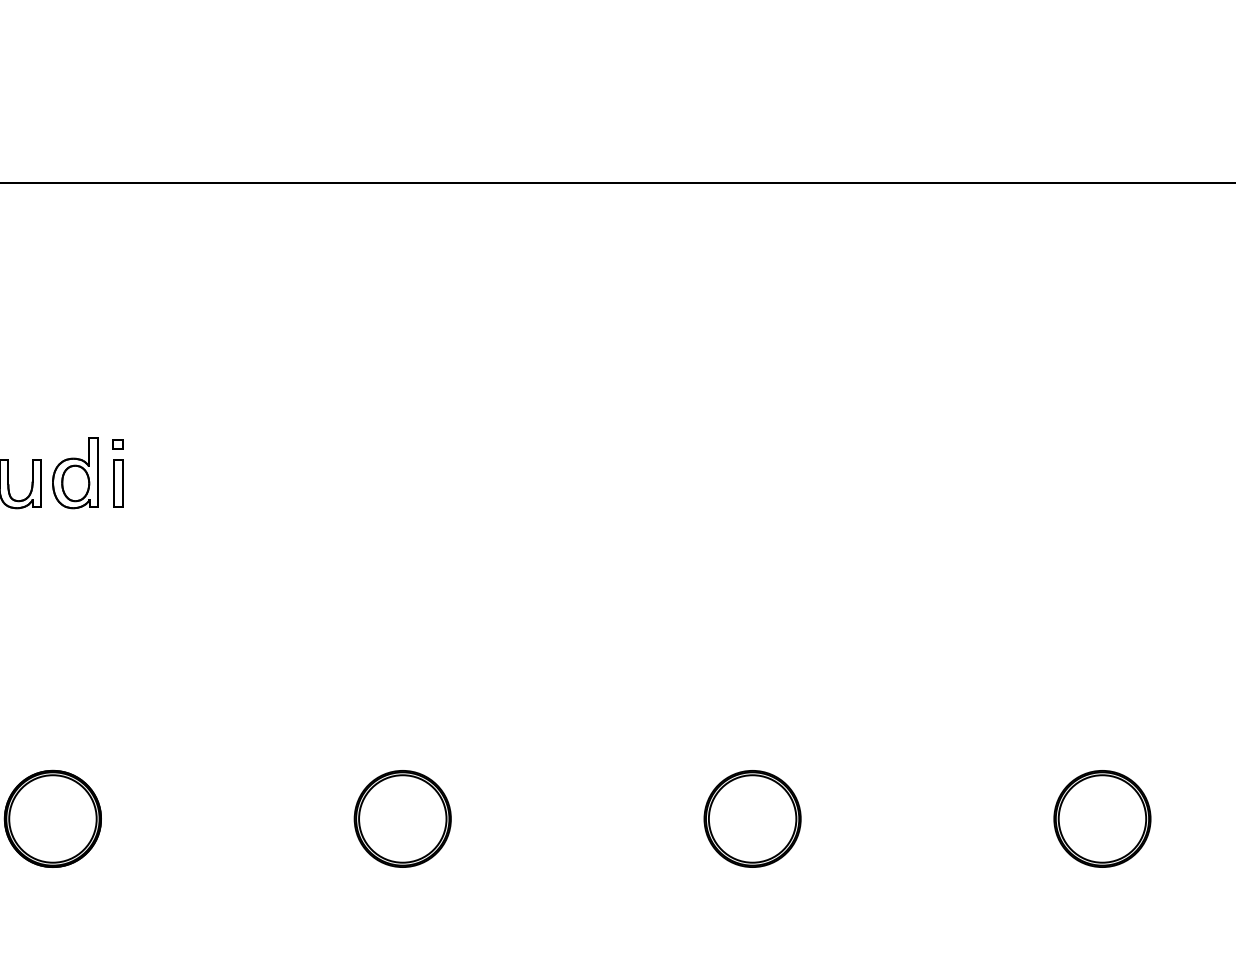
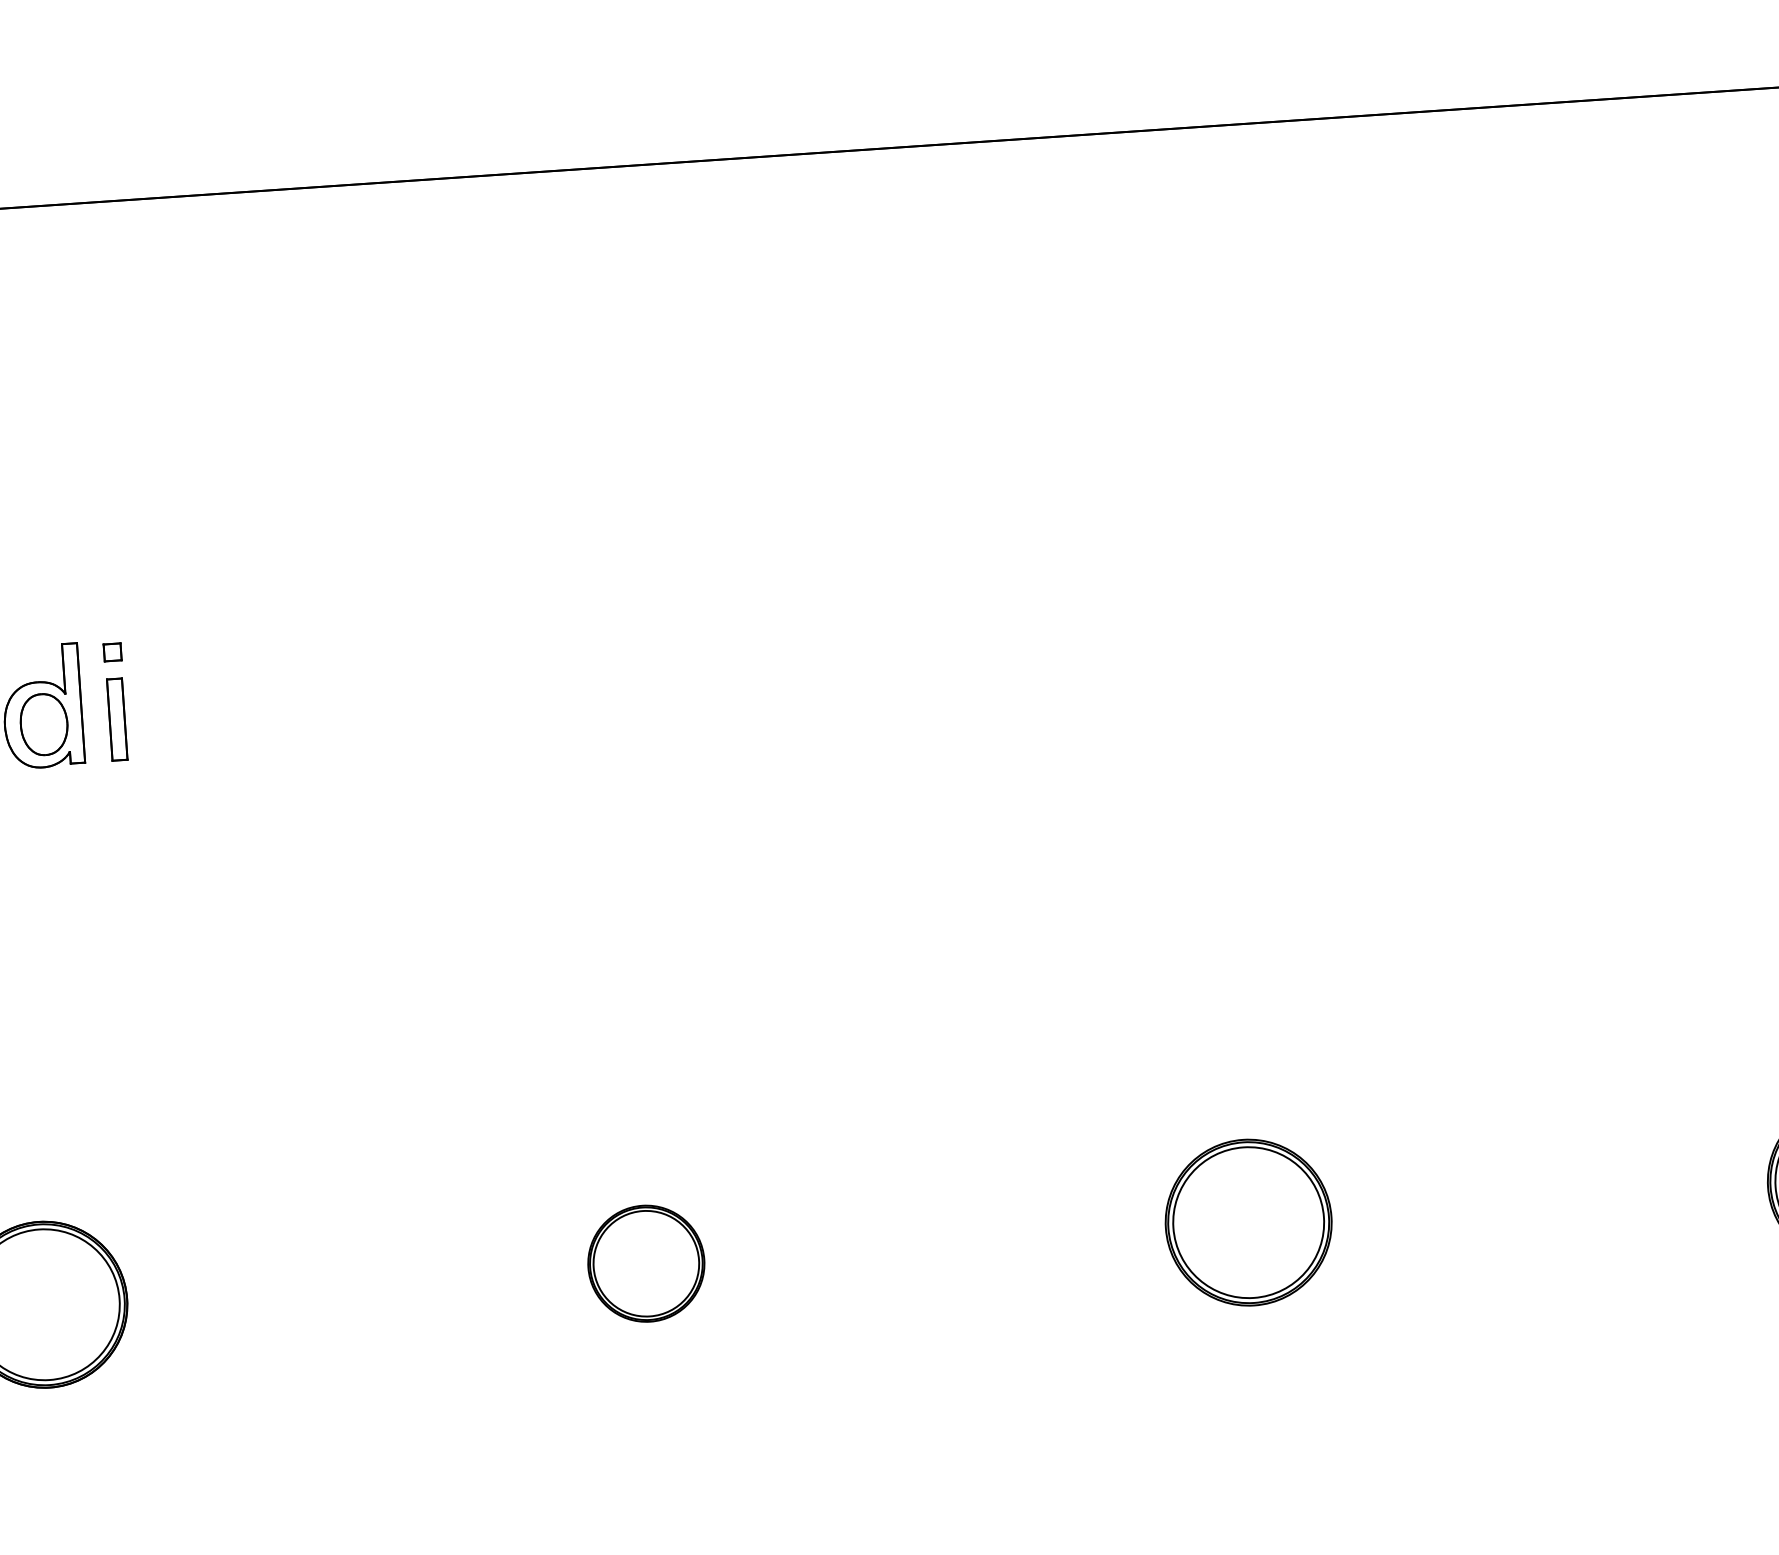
part: (402, 818) -> (645, 1262), size x0.7

